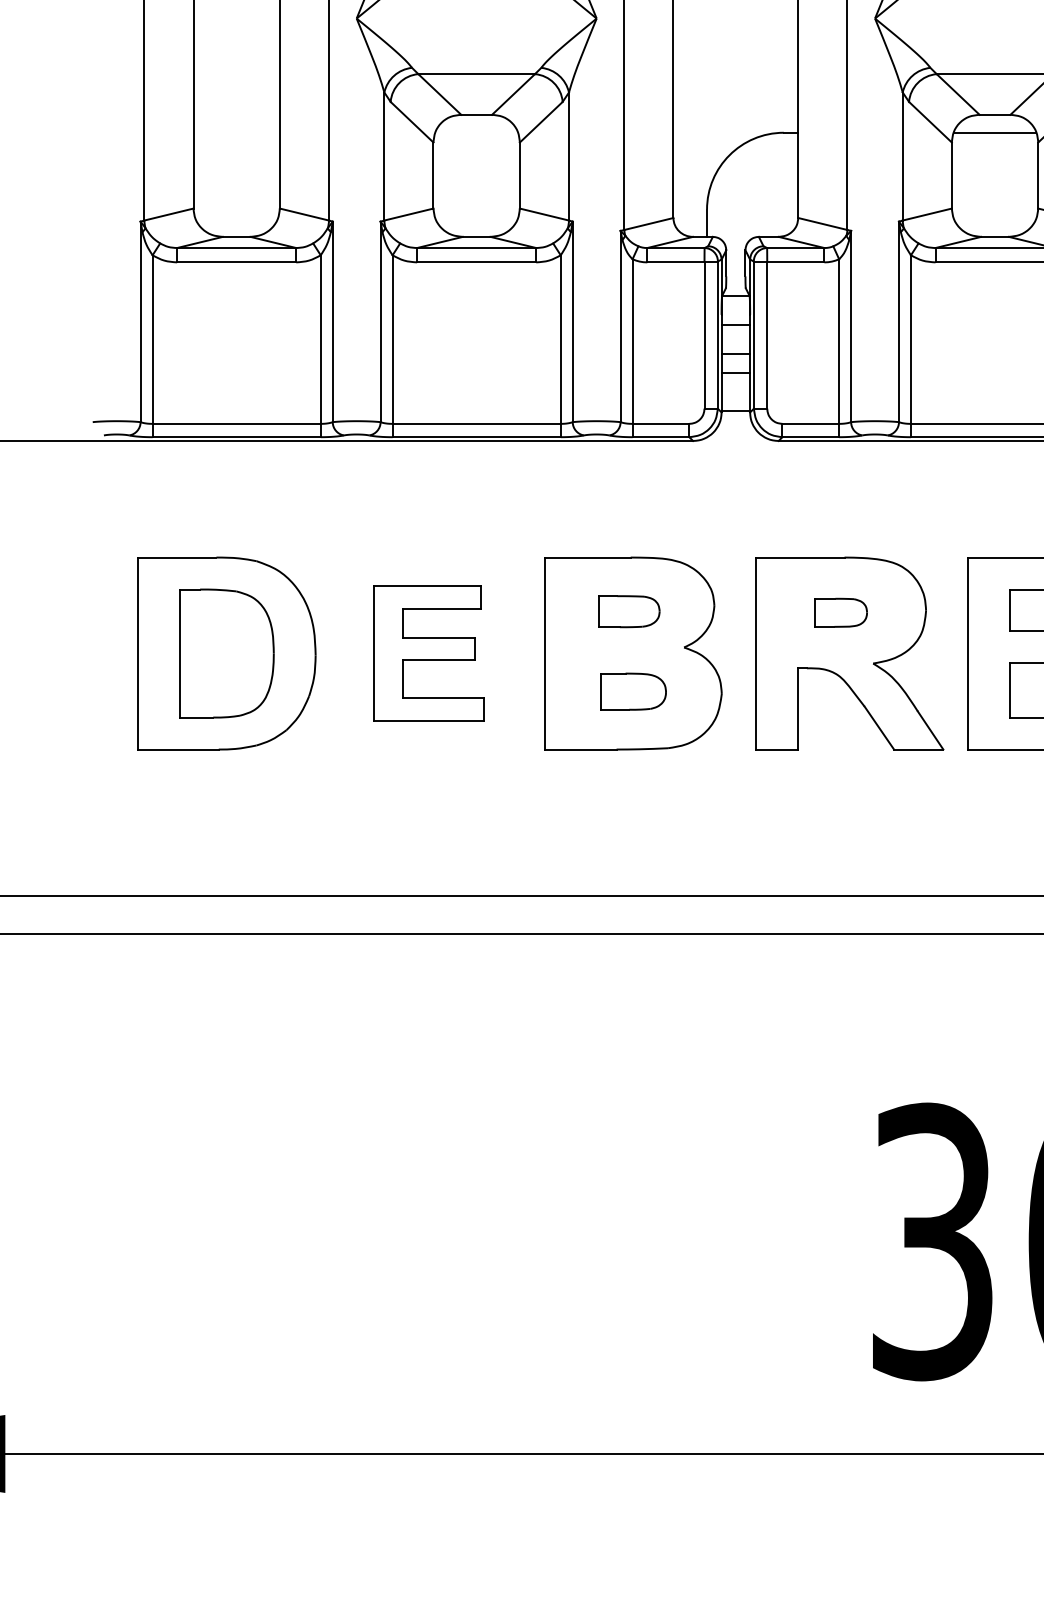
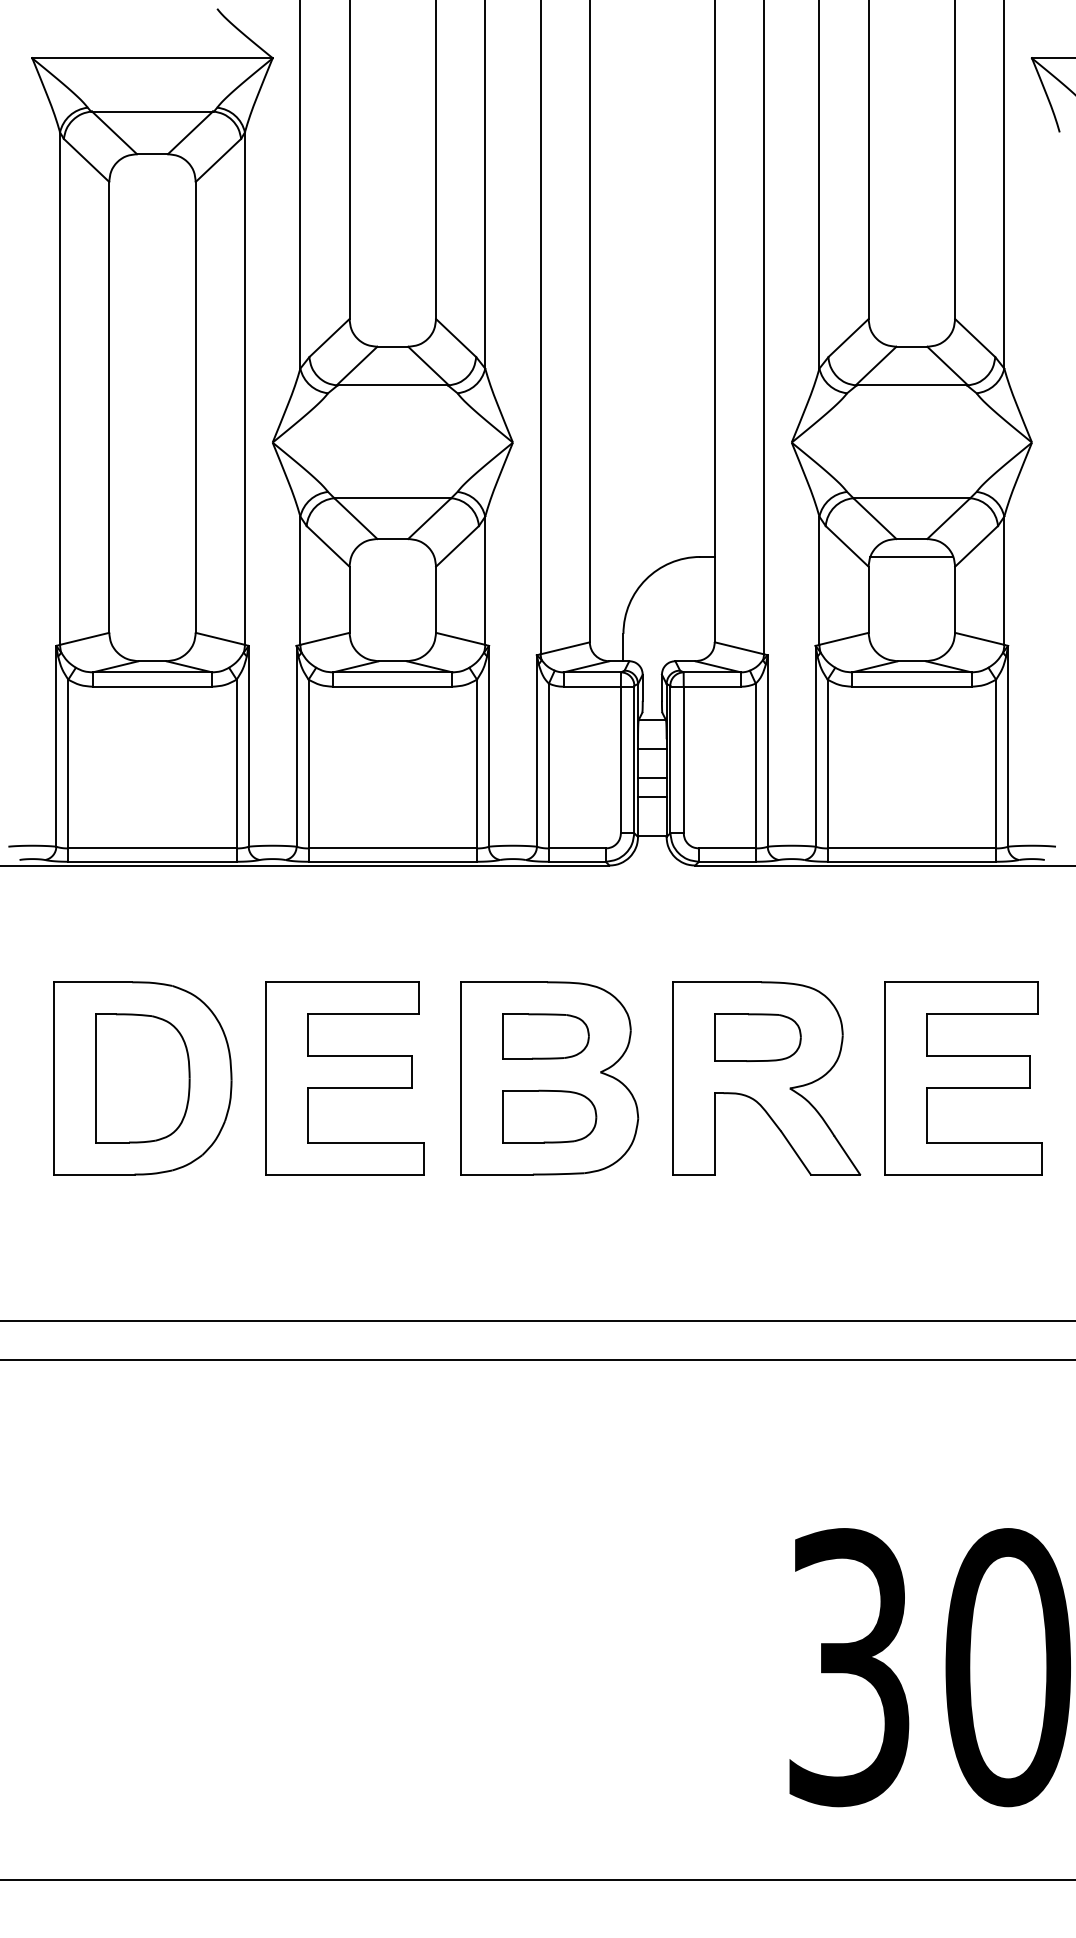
part: (629, 611) -> (545, 1036), size x1.43
part: (840, 612) -> (757, 1037), size x1.67
part: (428, 653) -> (344, 1078), size x1.43
part: (633, 691) -> (549, 1116), size x1.43

